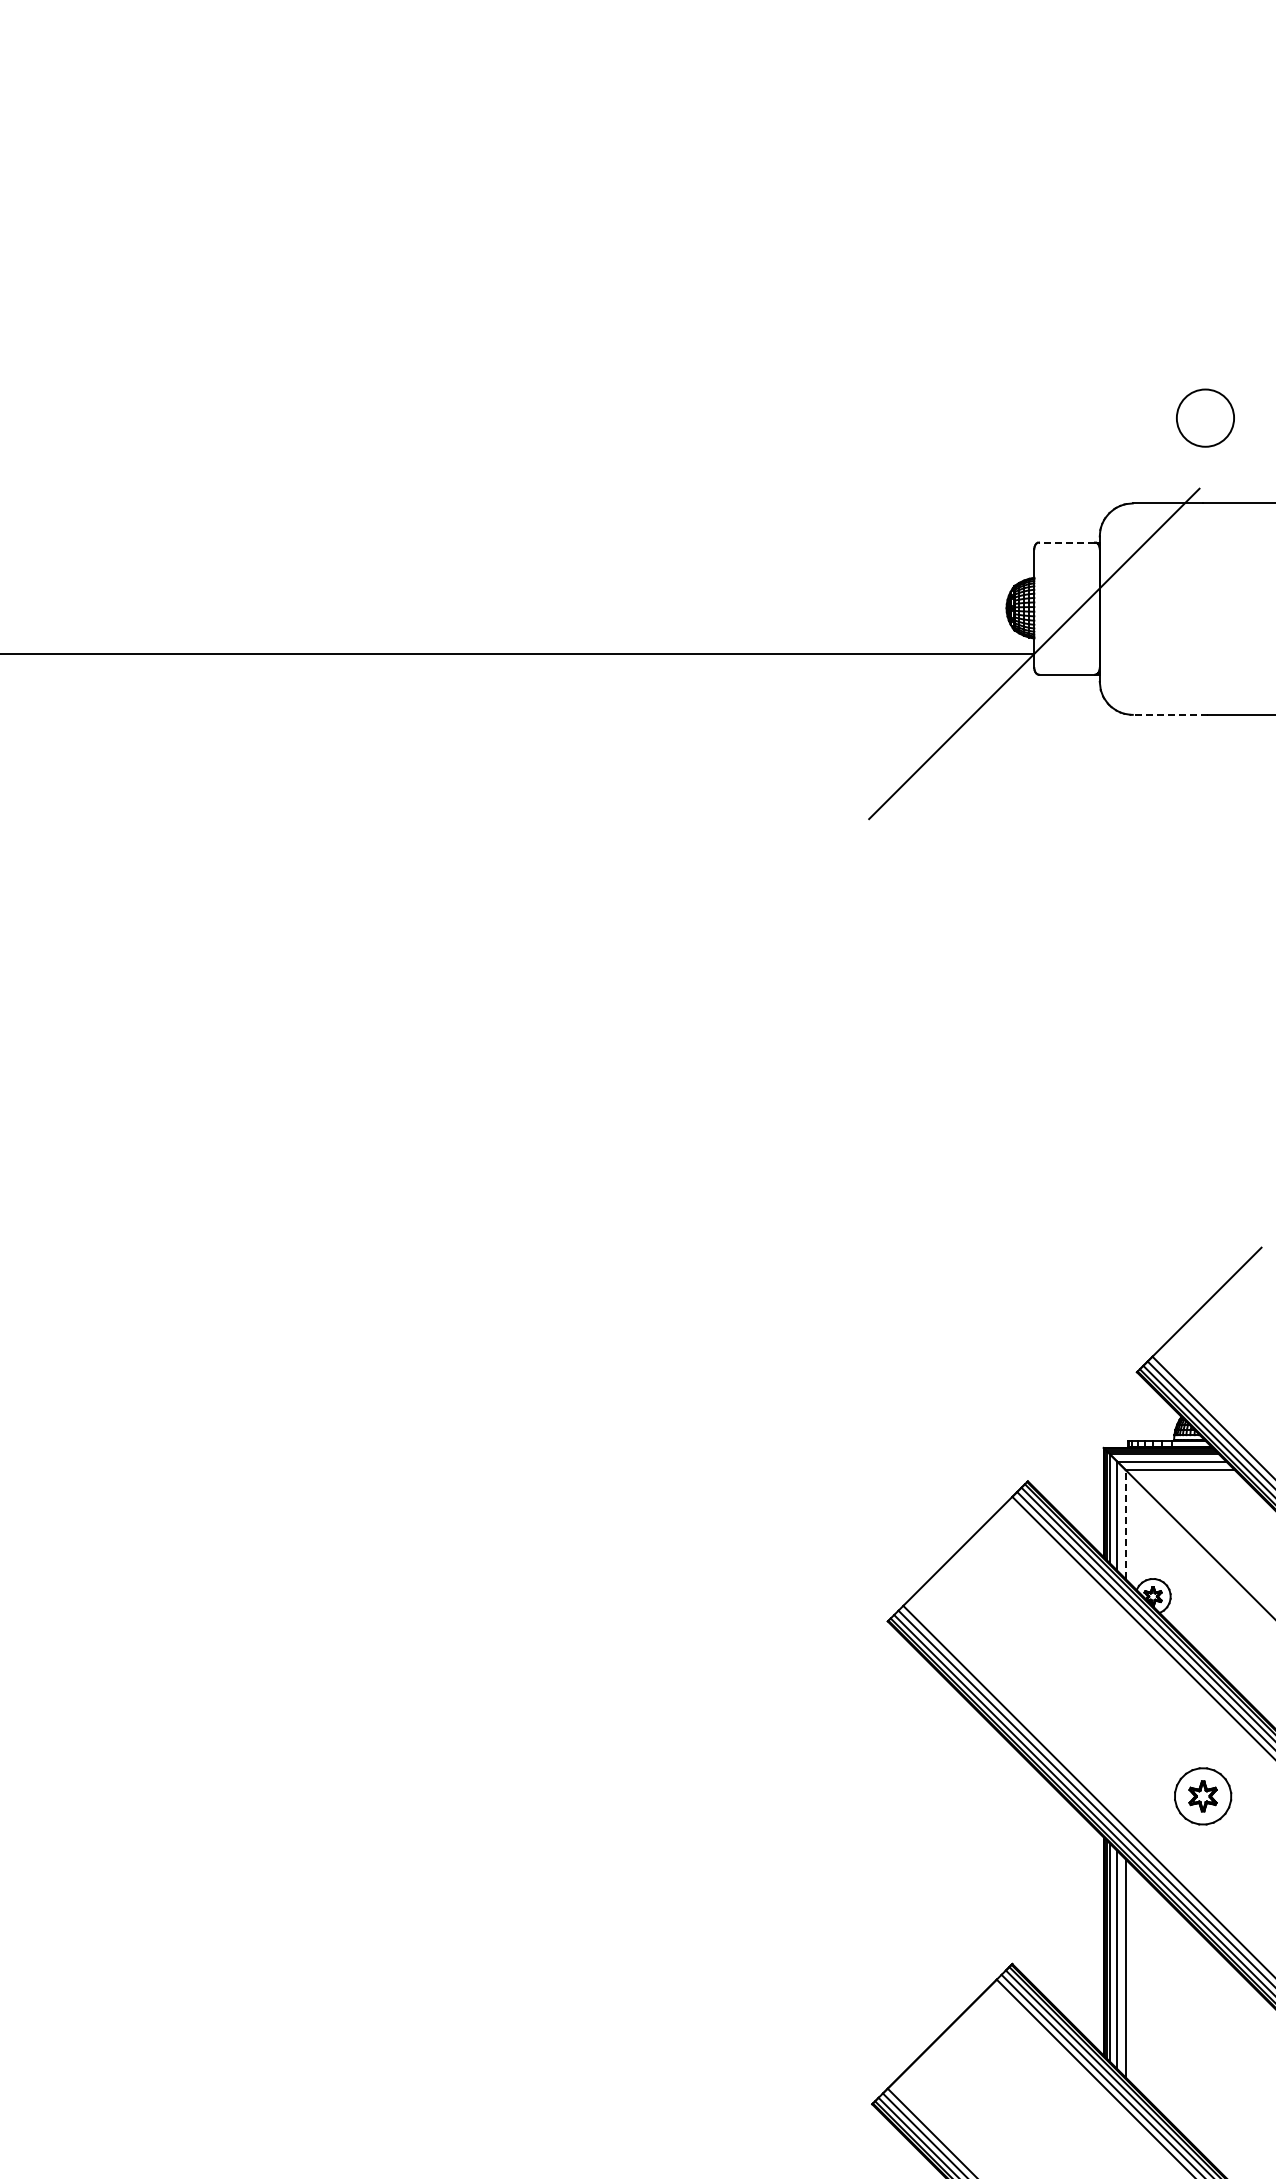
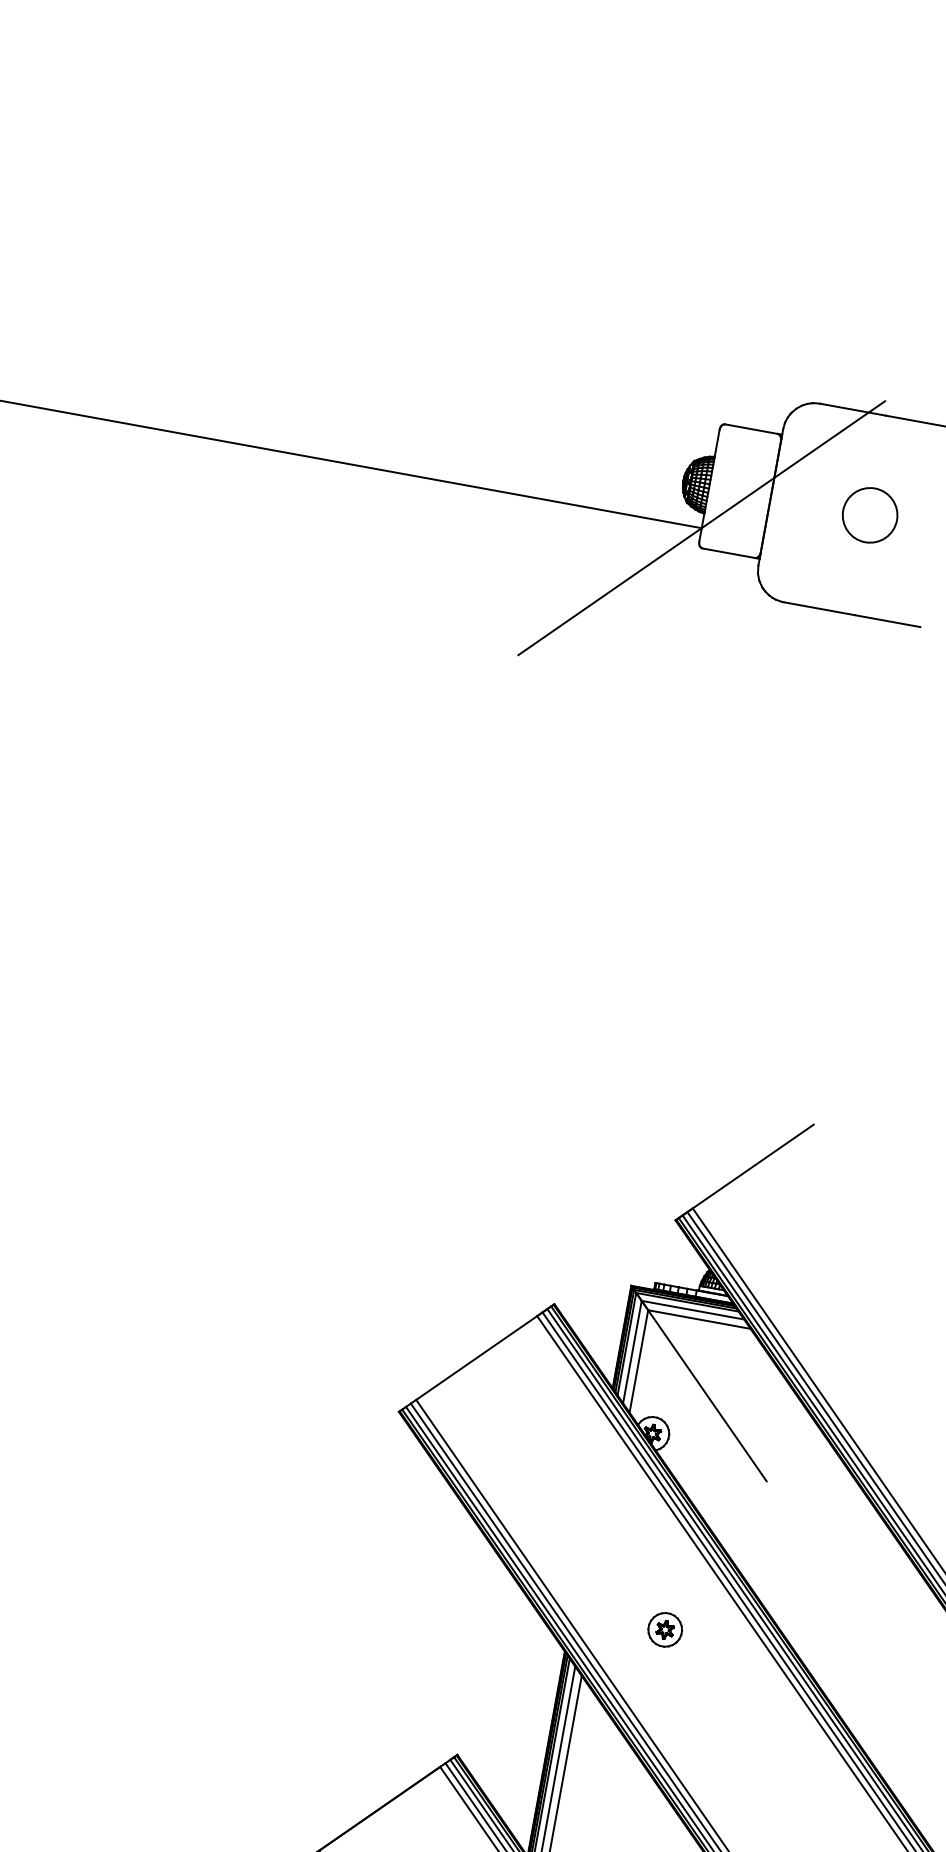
circle: (1205, 417) -> (870, 514), moved
line: (1066, 542) -> (750, 429), dashed -> solid
line: (1170, 714) -> (819, 608), dashed -> solid
line: (1125, 1524) -> (638, 1361), dashed -> solid
part: (1202, 1795) -> (664, 1629), size x0.62

